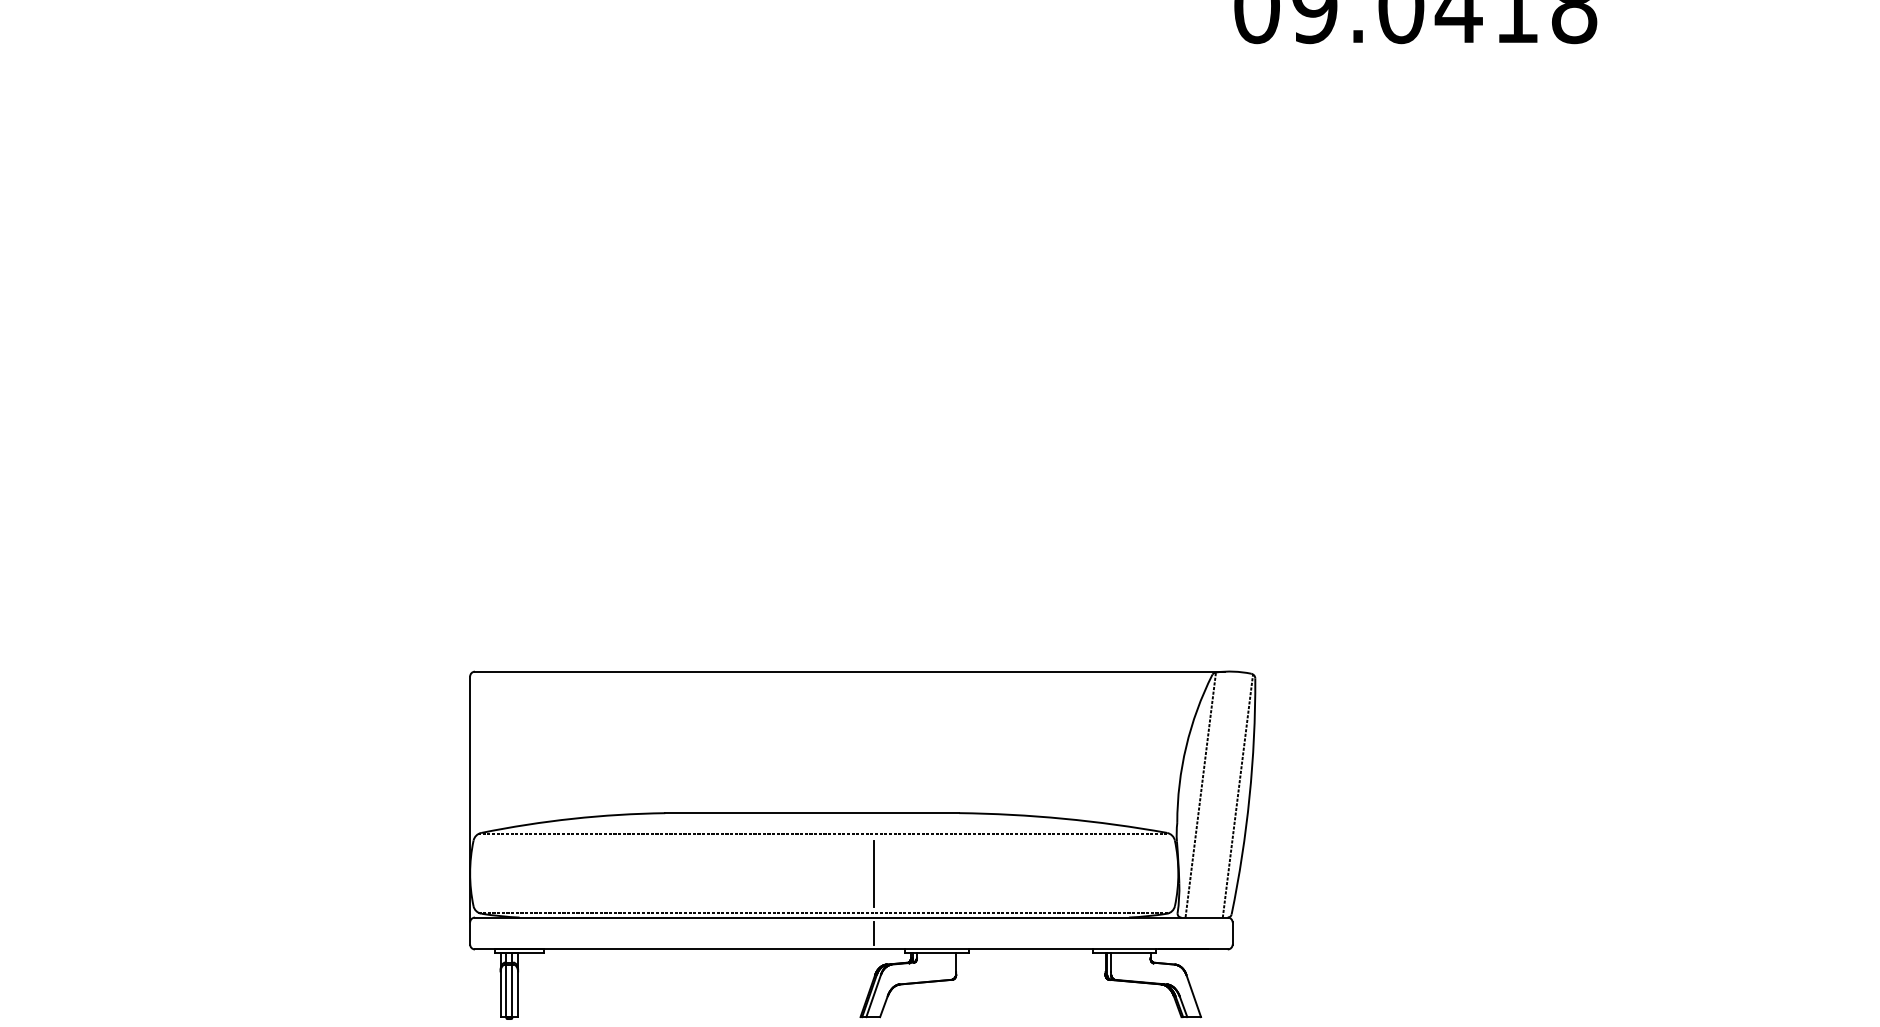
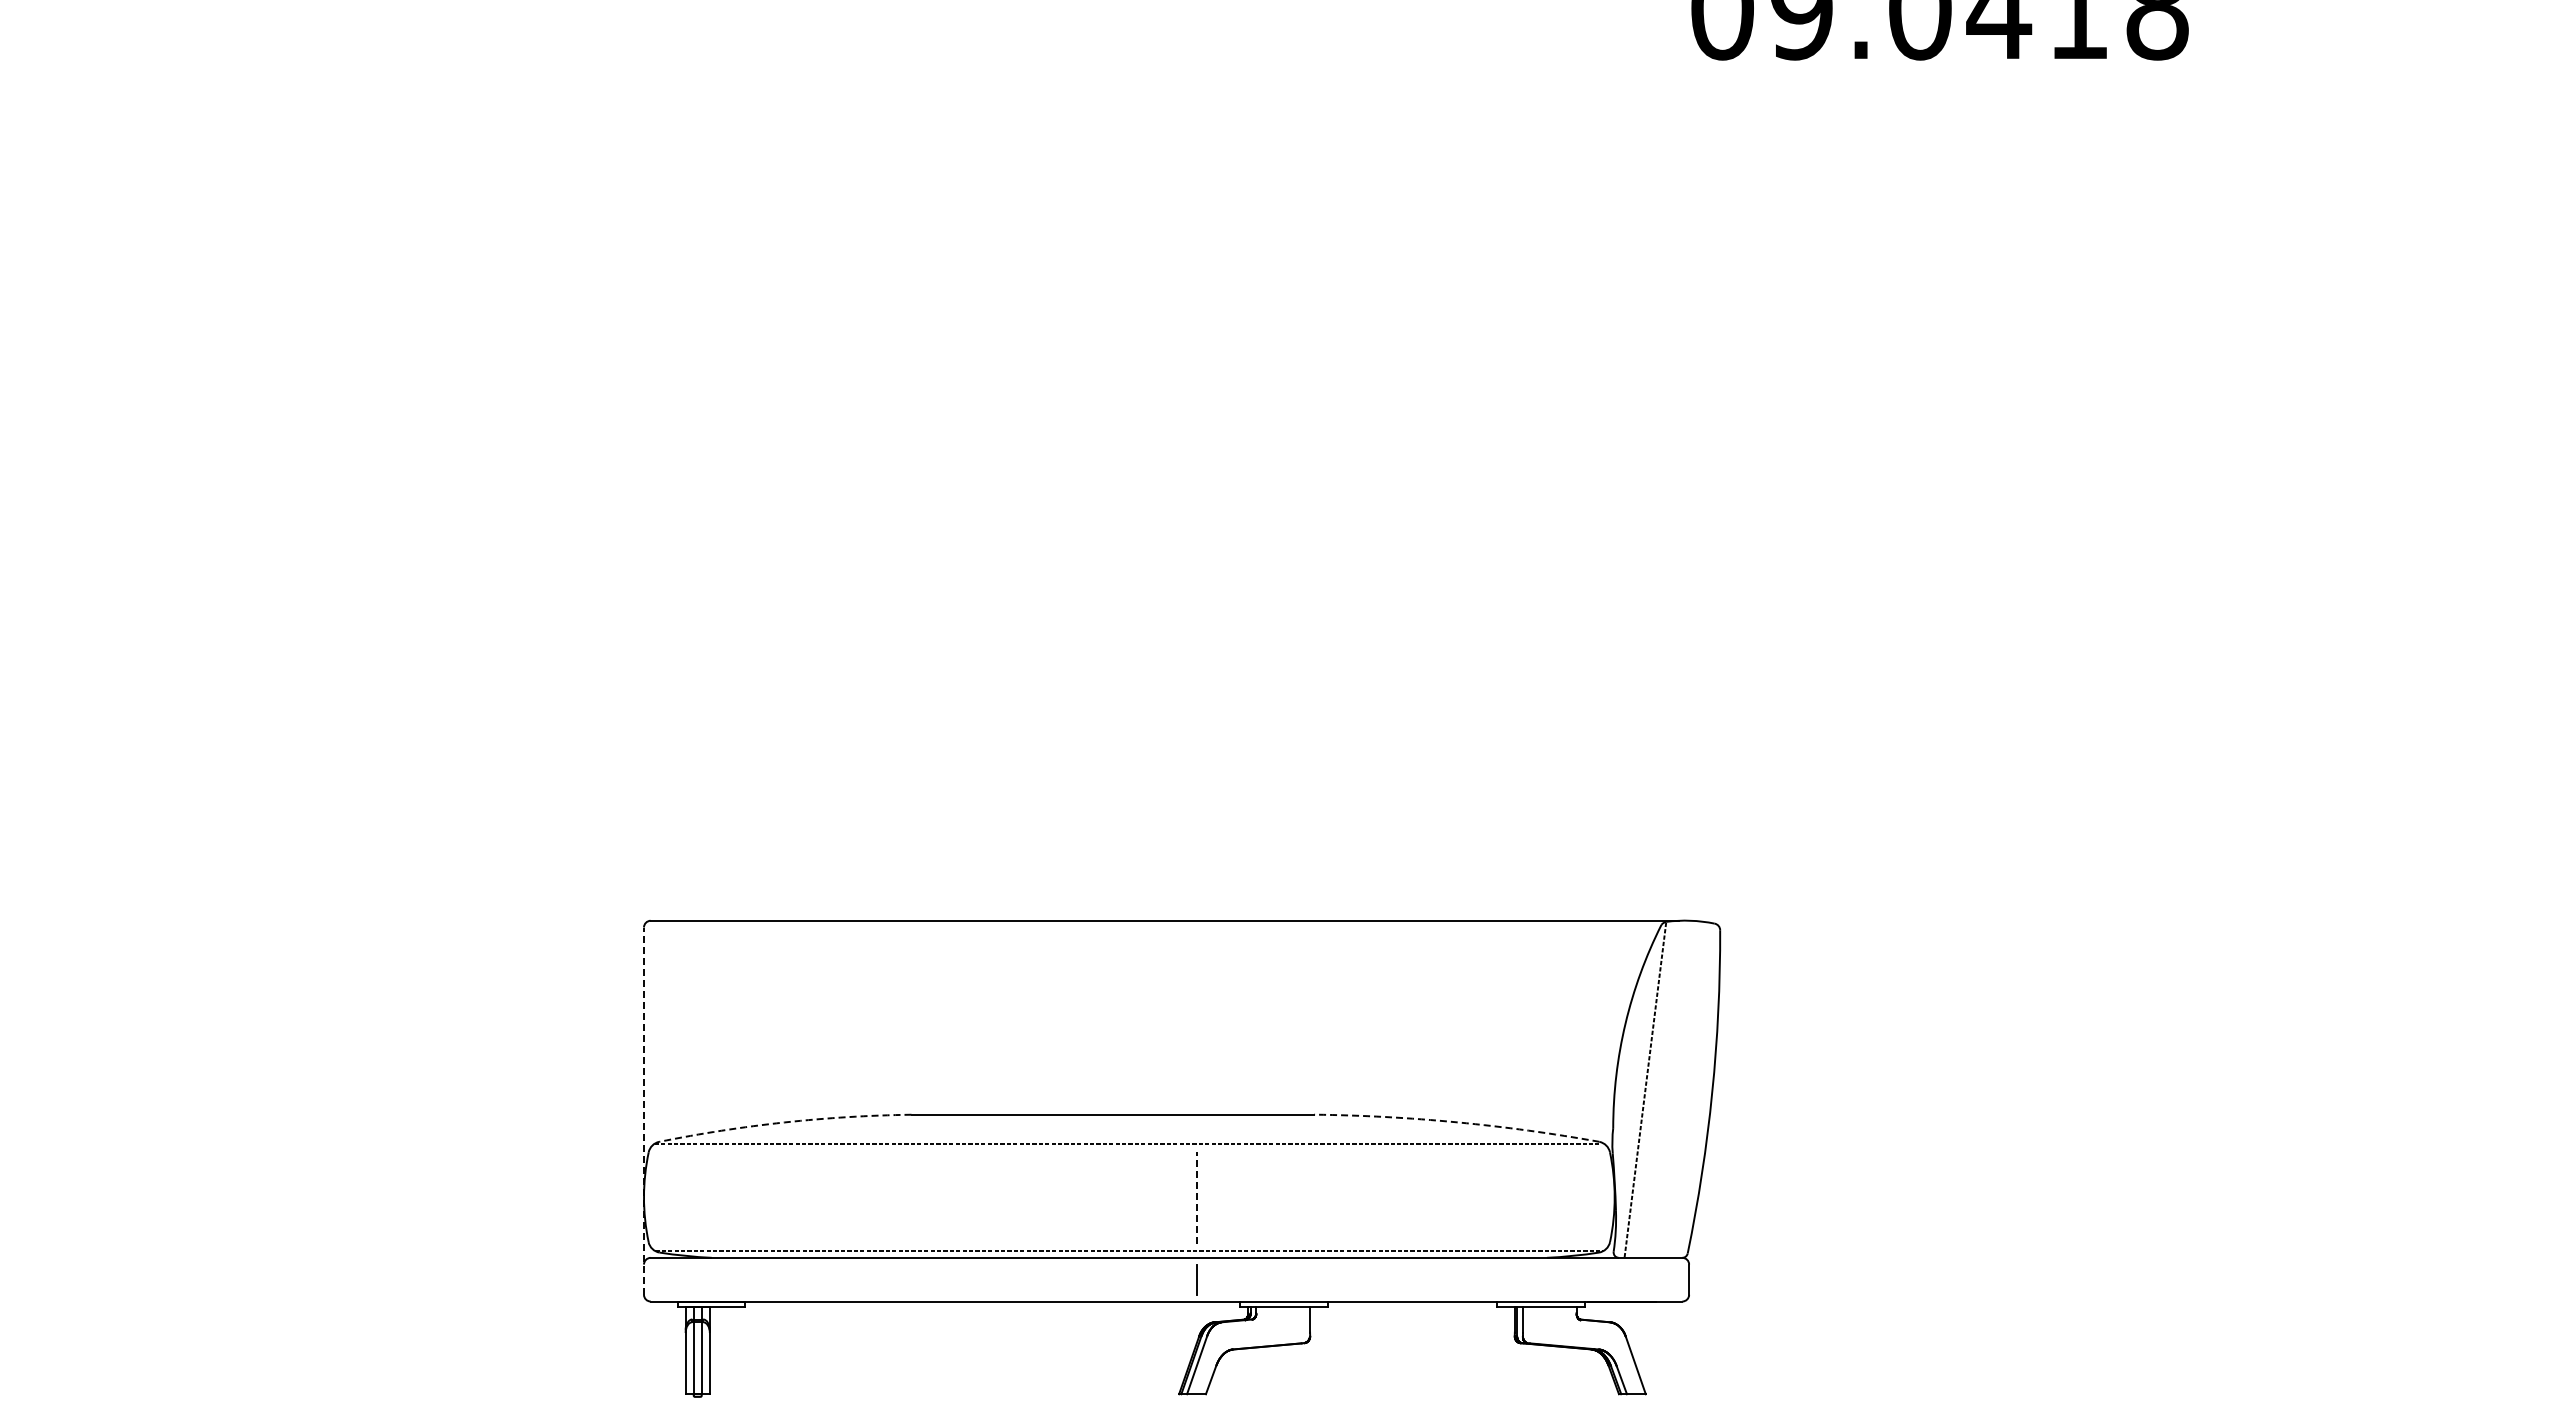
line: (1238, 795) -> (1696, 1090), removed
line: (470, 810) -> (644, 1111), solid -> dashed
arc: (572, 818) -> (784, 1122), solid -> dashed
arc: (1063, 818) -> (1457, 1122), solid -> dashed
line: (873, 874) -> (1197, 1198), solid -> dashed

